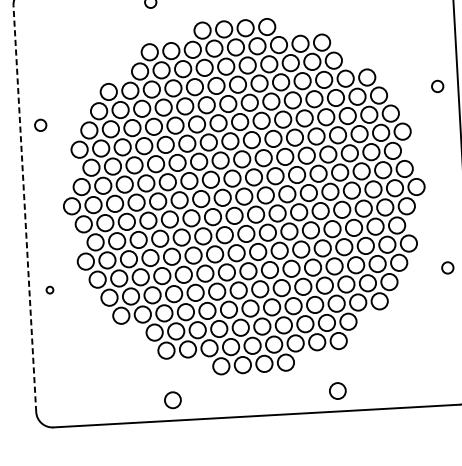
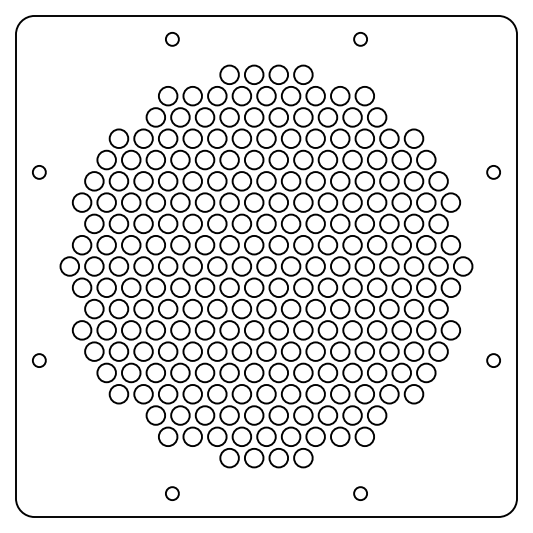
circle: (437, 86) -> (493, 172), moved
line: (24, 208) -> (15, 266), dashed -> solid
circle: (50, 290) -> (39, 360), size x1.67
circle: (337, 390) -> (360, 493), size x0.71
circle: (173, 400) -> (172, 493), size x0.71

